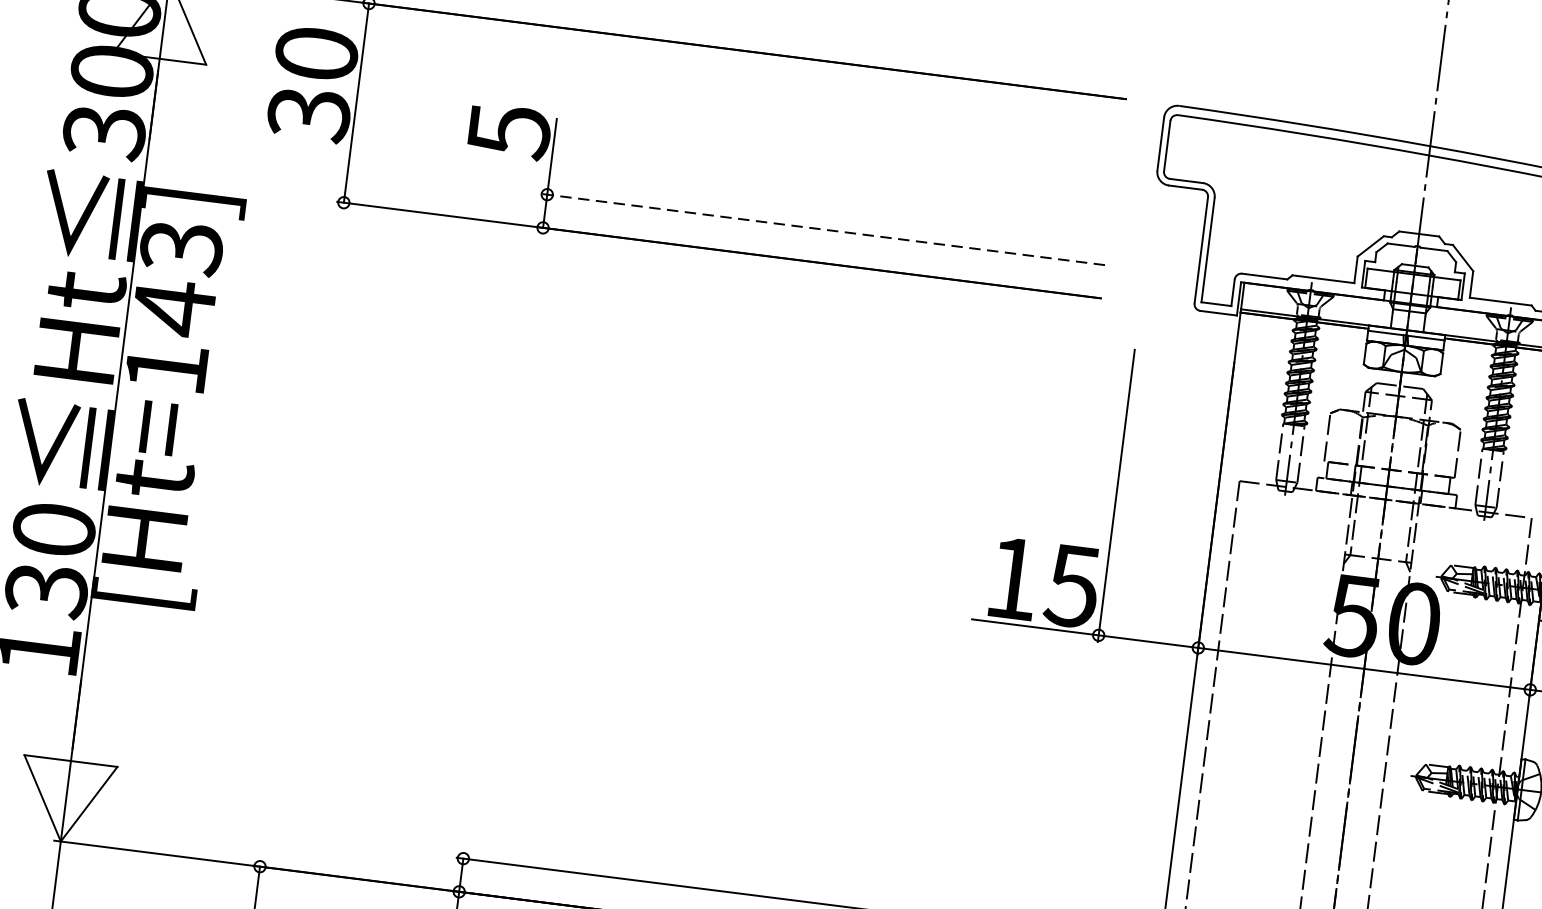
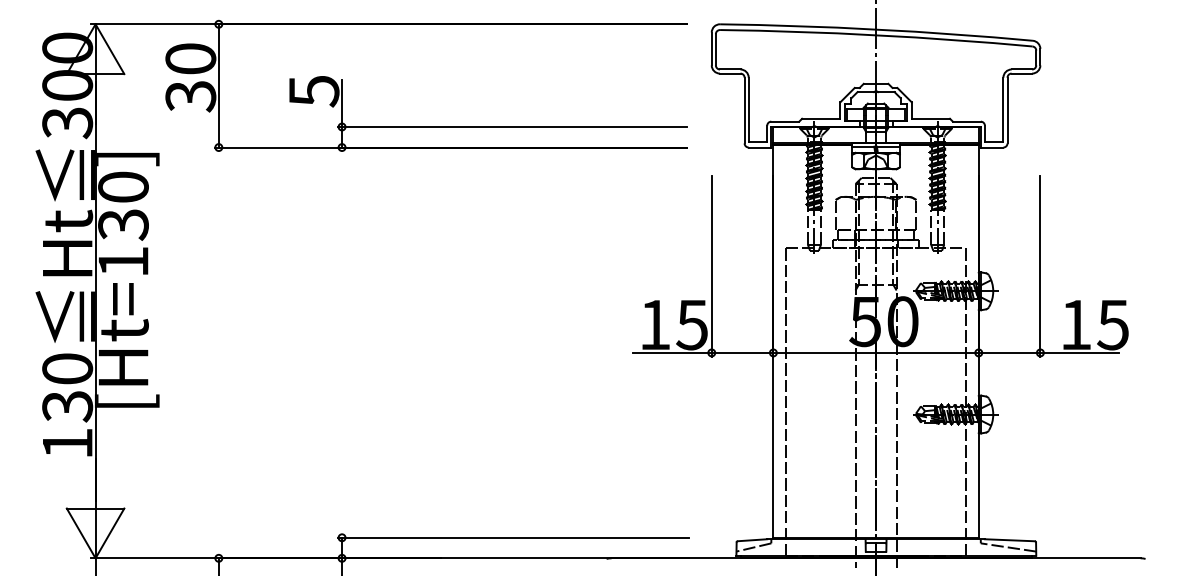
line: (822, 230) -> (512, 127), dashed -> solid
text: (177, 278) -> (123, 206), [Ht=143] -> [Ht=130]

